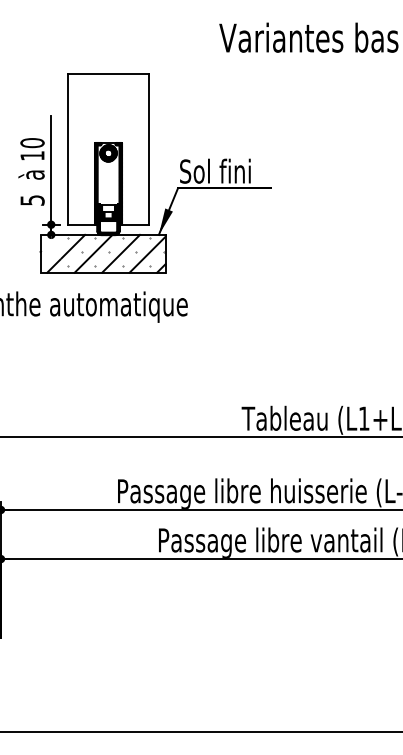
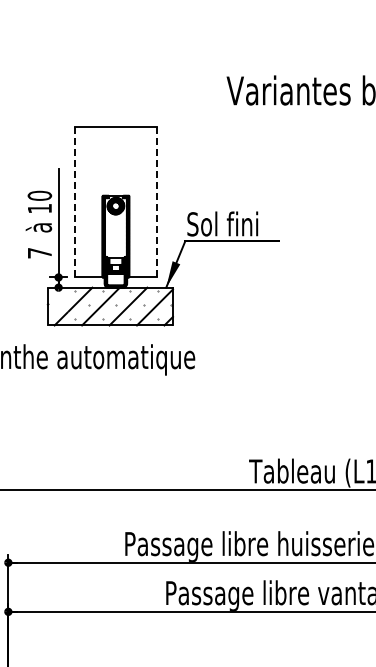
line: (67, 148) -> (74, 201), solid -> dashed
line: (149, 148) -> (156, 201), solid -> dashed
text: (32, 200) -> (39, 253), 5 -> 7

